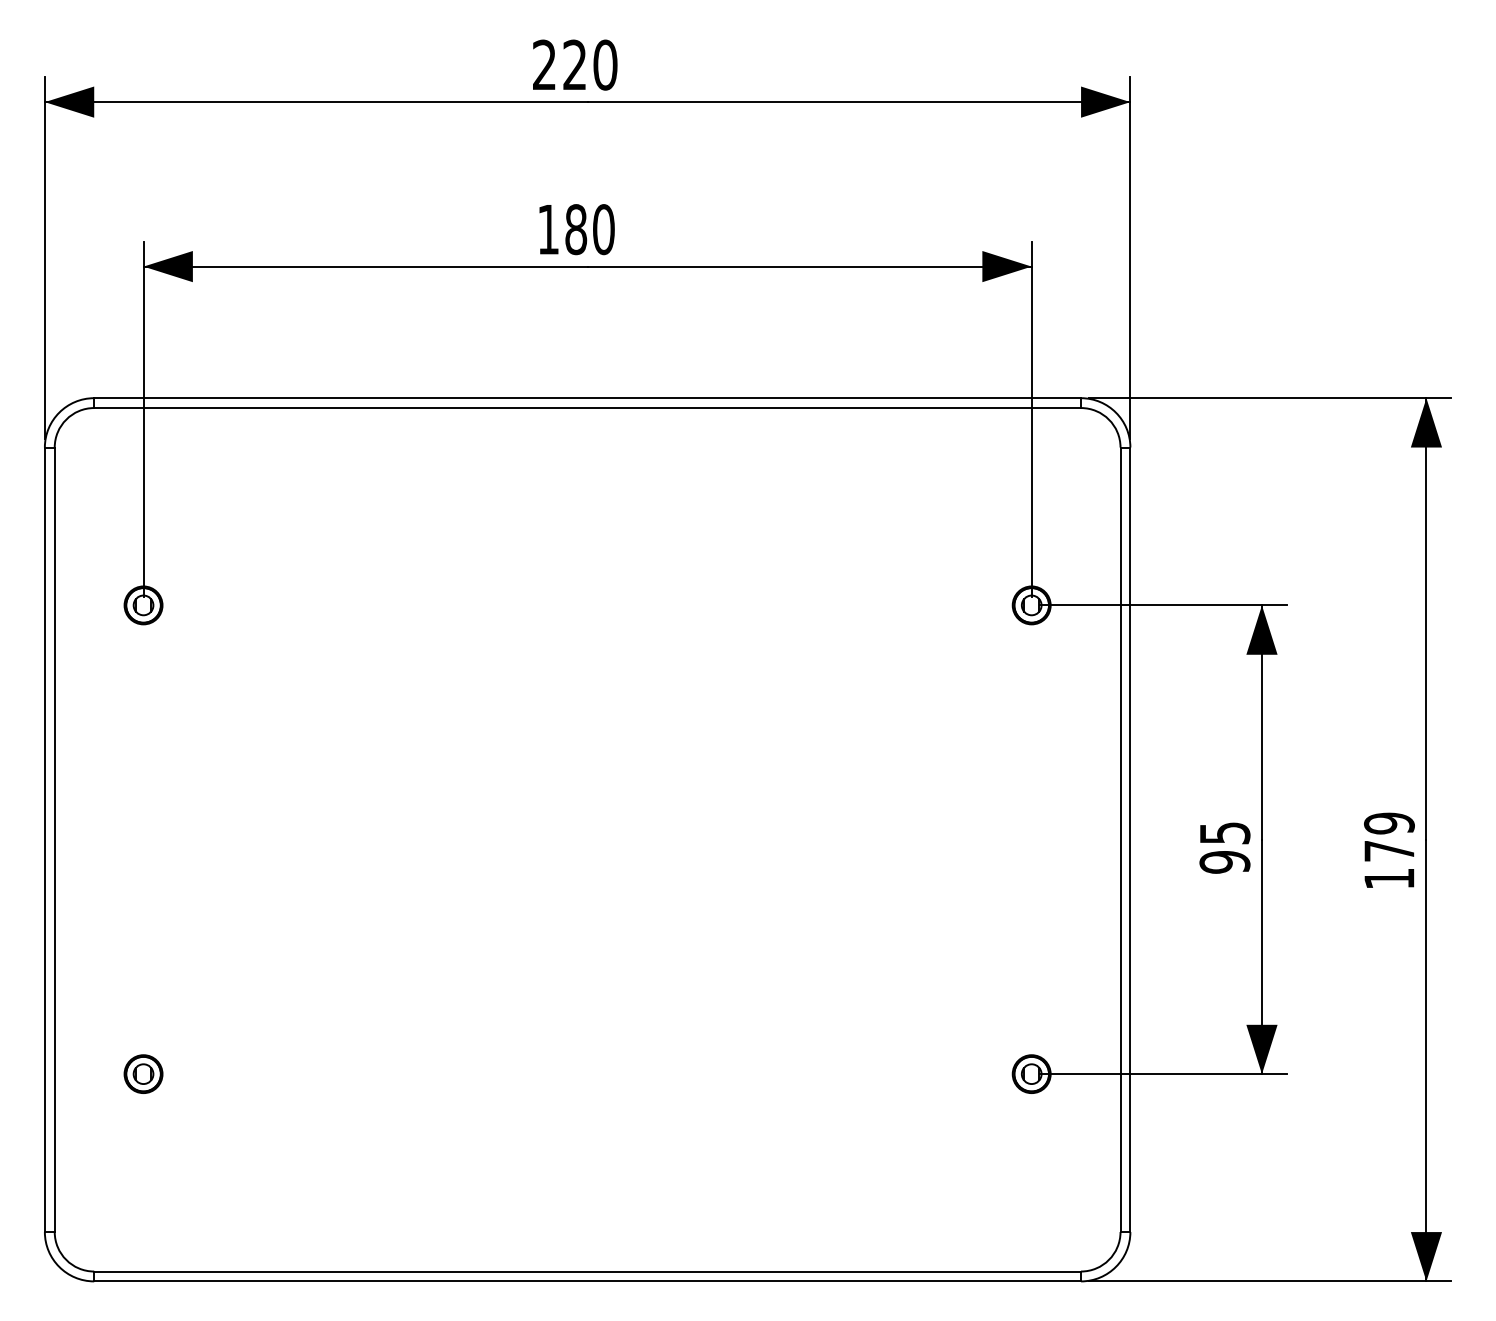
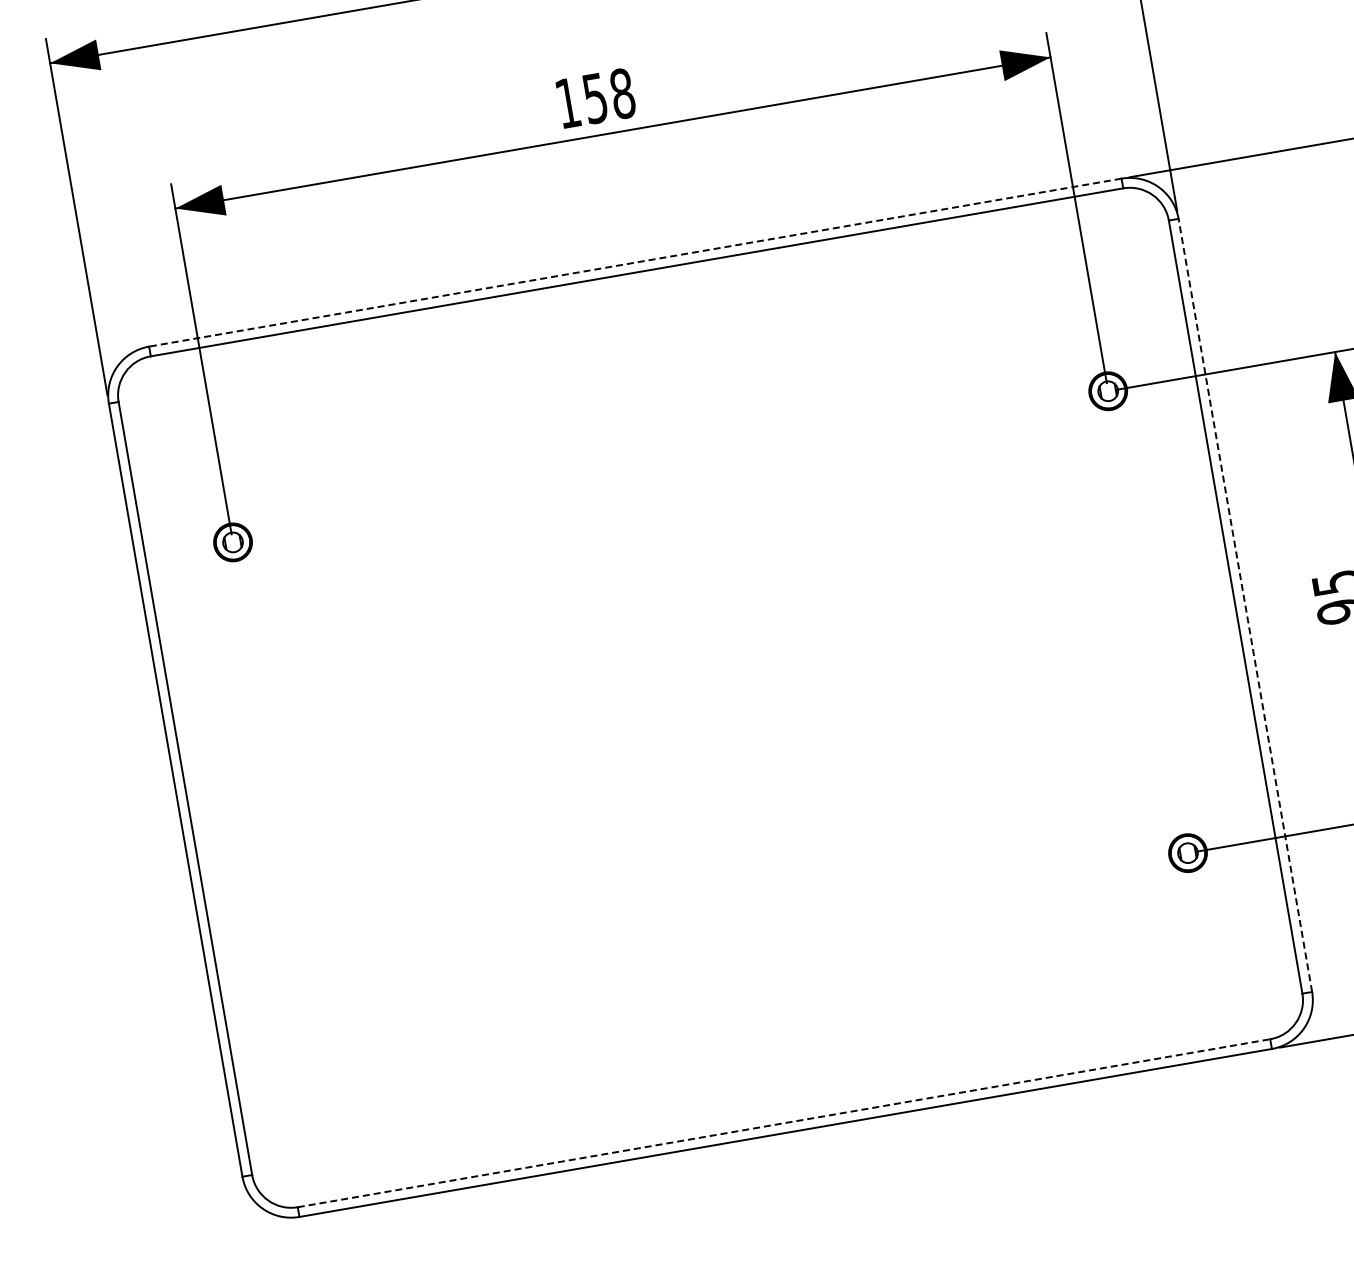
text: (589, 229) -> (608, 96), 180 -> 158
line: (587, 398) -> (635, 262), solid -> dashed
line: (1130, 839) -> (1245, 605), solid -> dashed
part: (143, 1073) -> (312, 1003), removed
line: (588, 1271) -> (784, 1123), solid -> dashed

